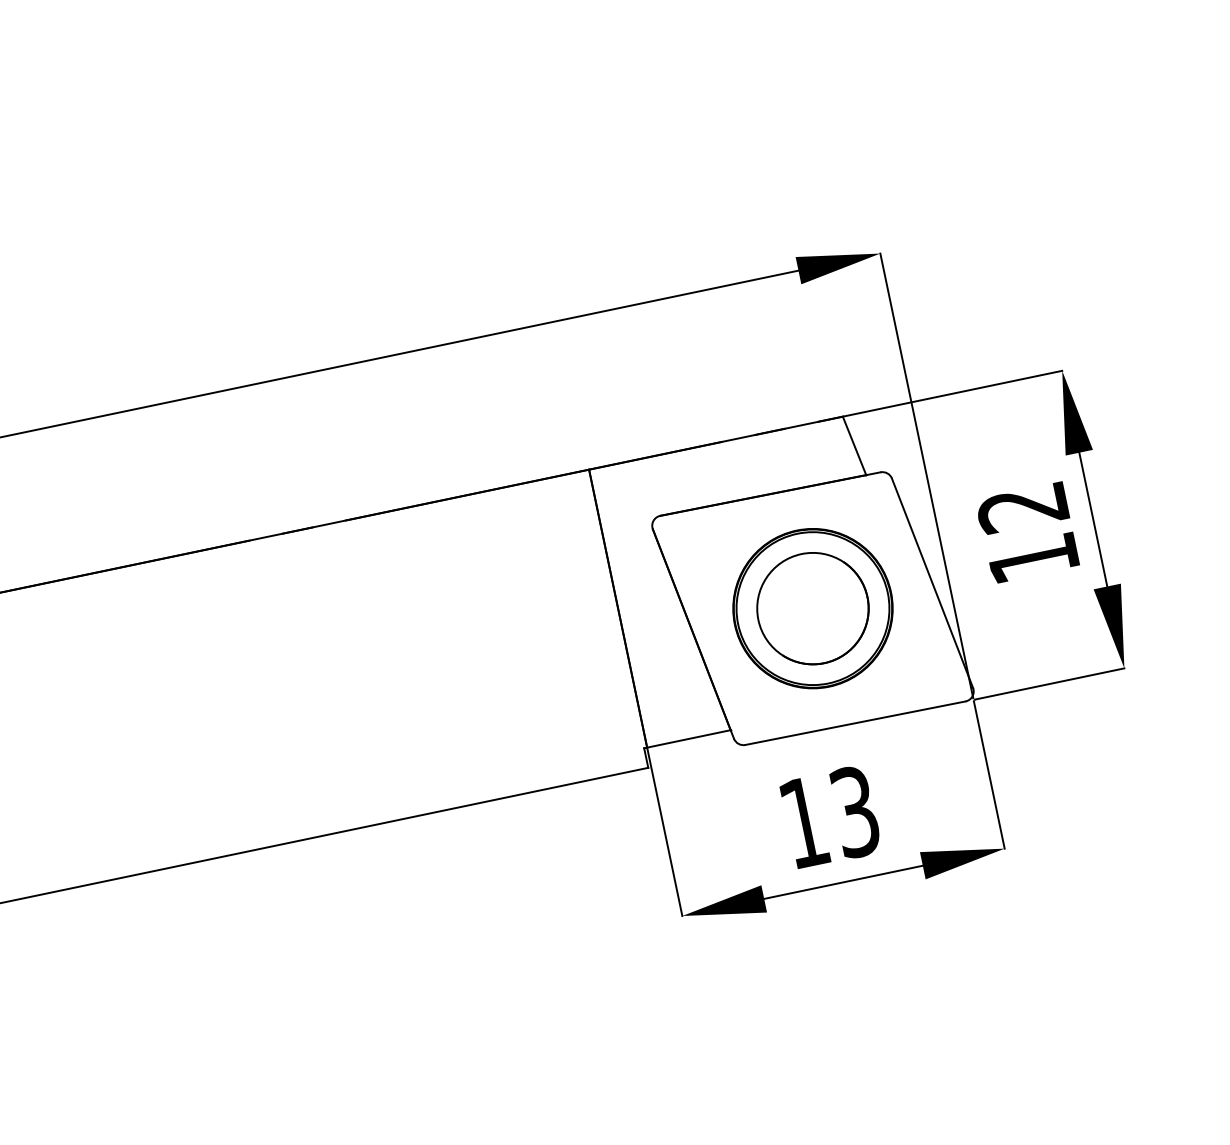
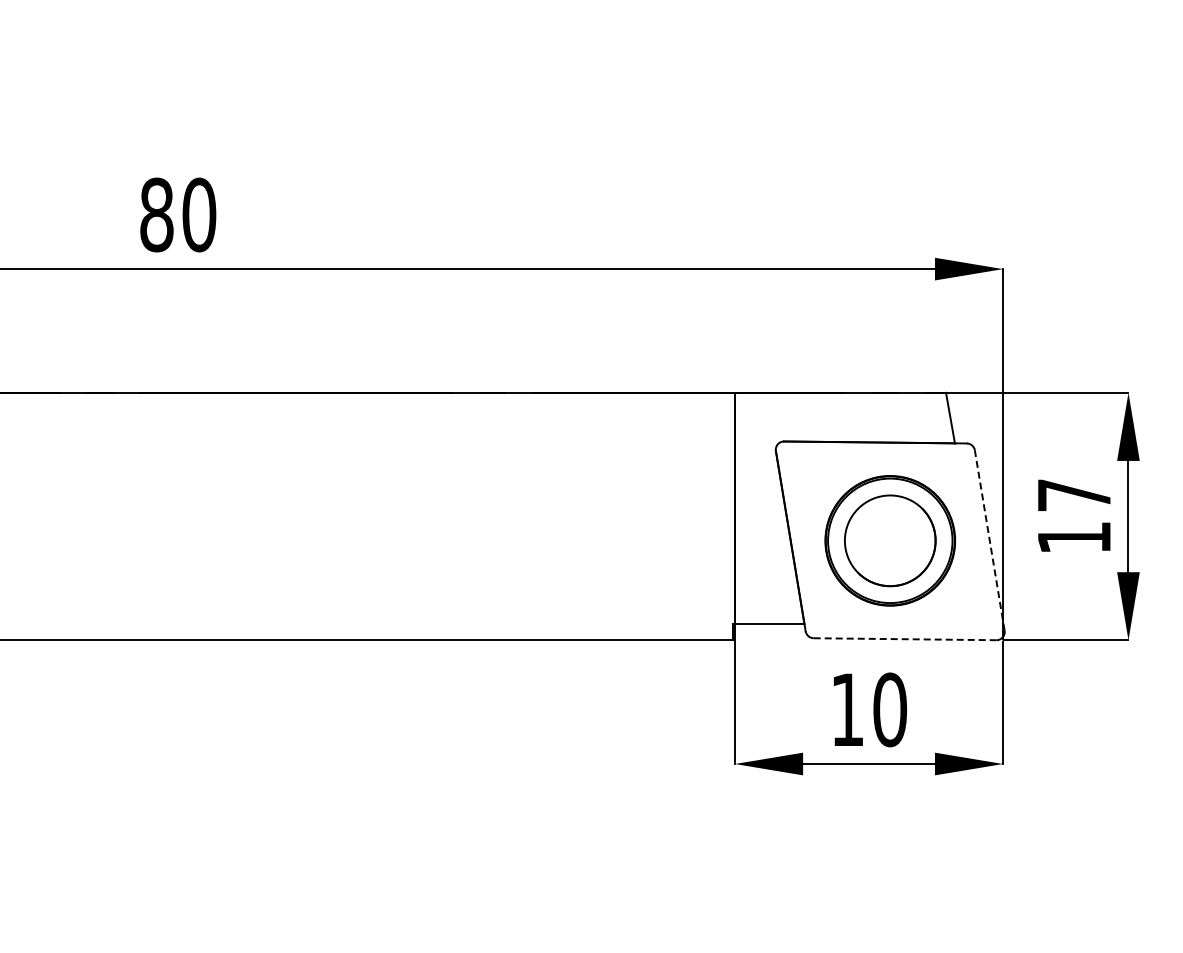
text: (1021, 508) -> (1073, 495), 12 -> 17
line: (932, 583) -> (989, 540), solid -> dashed
line: (856, 723) -> (905, 639), solid -> dashed
text: (855, 811) -> (890, 709), 13 -> 10

